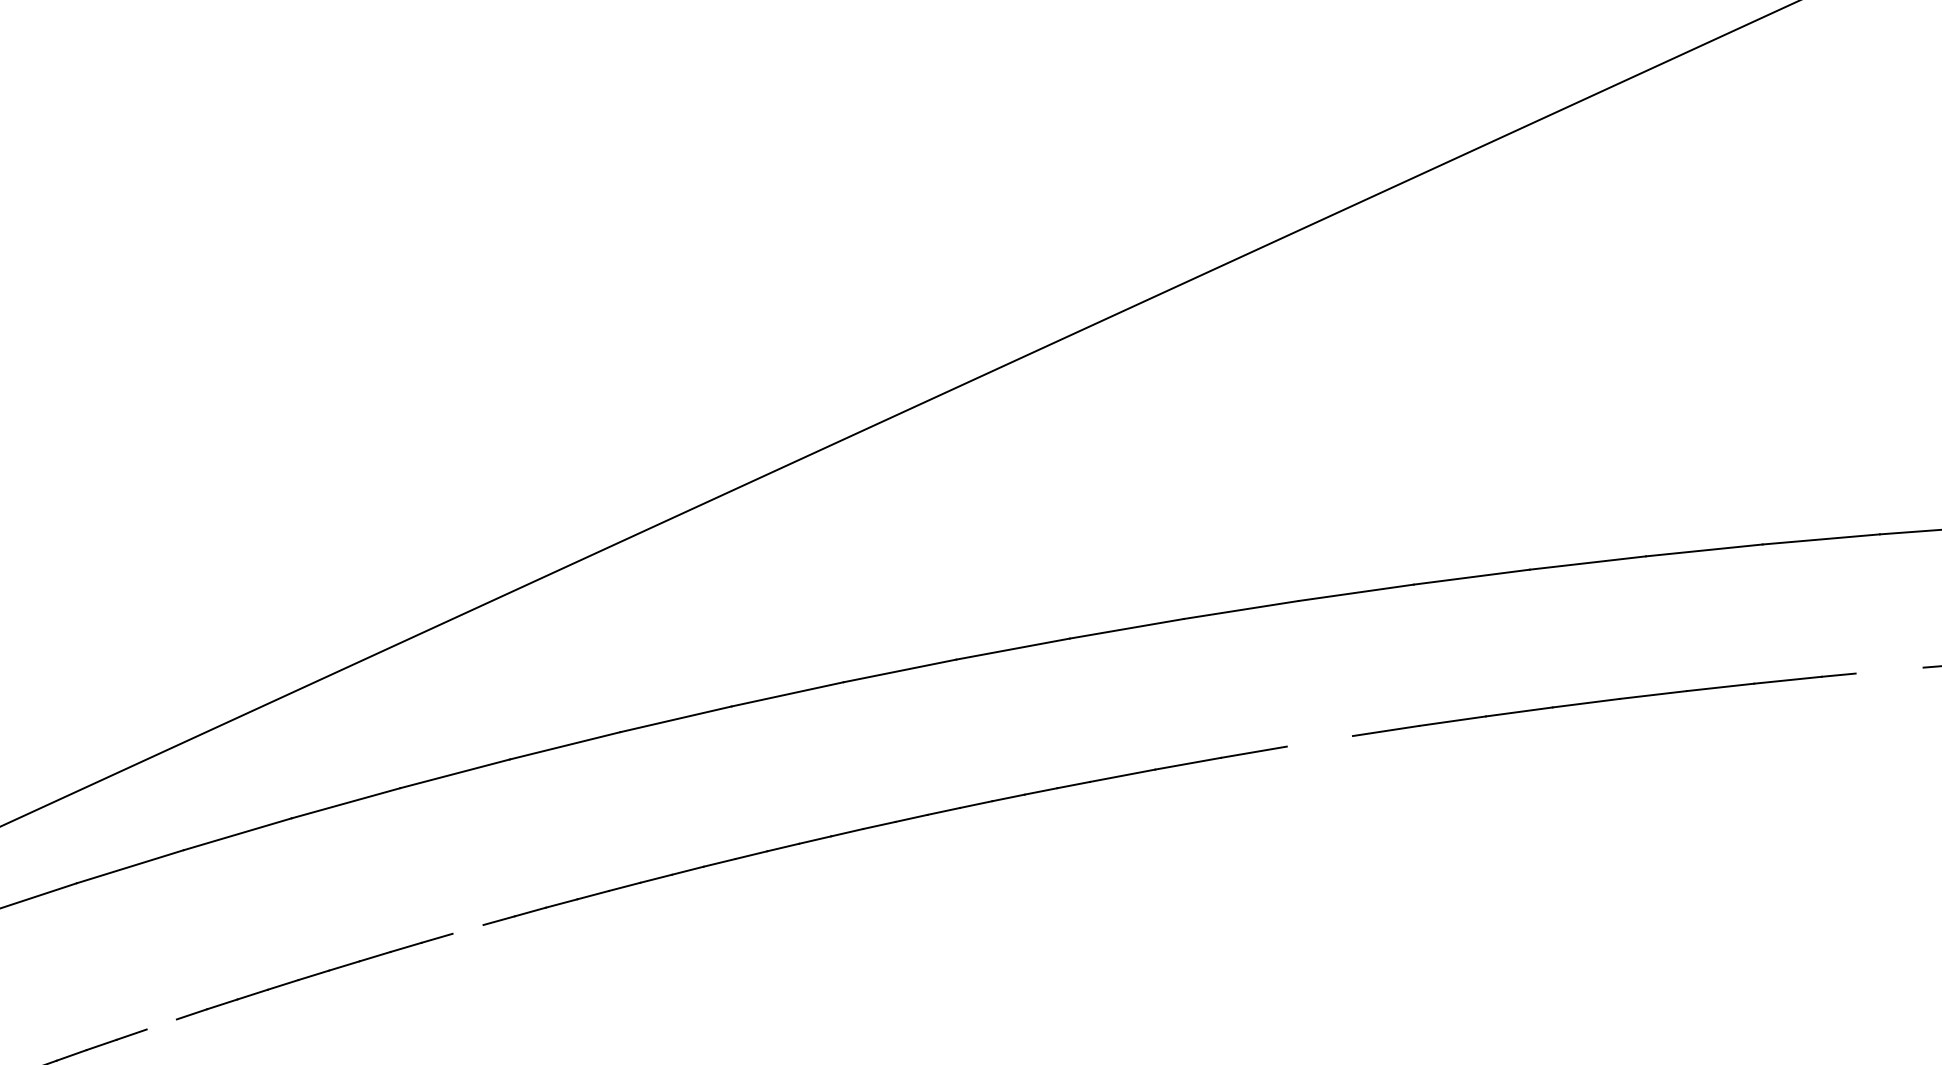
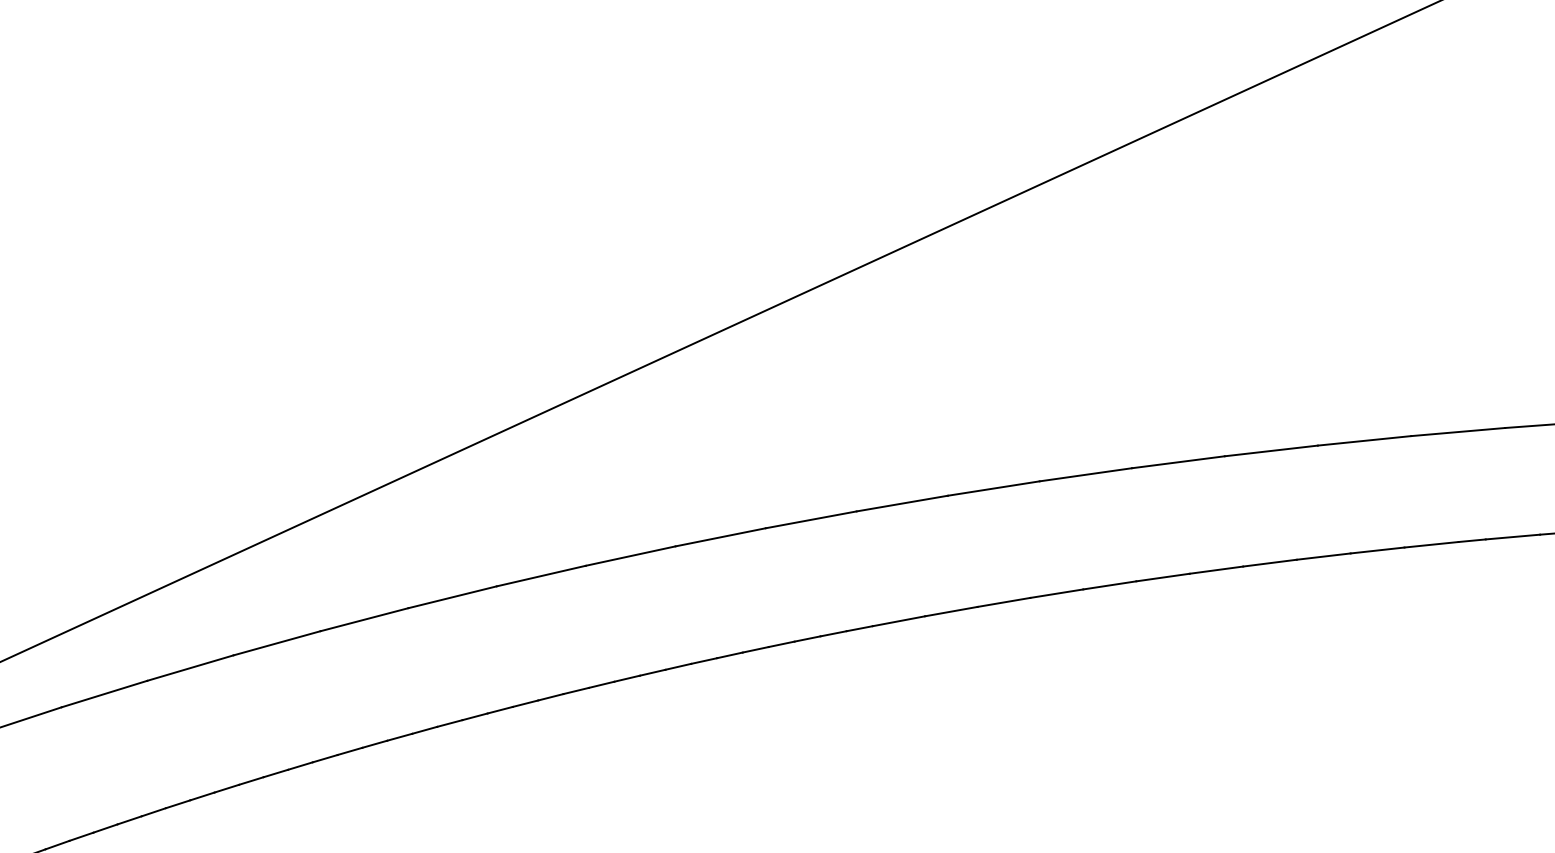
line: (1889, 669) -> (1512, 536), added
line: (1319, 741) -> (1056, 593), added
line: (467, 928) -> (374, 743), added
line: (161, 1024) -> (129, 820), added

